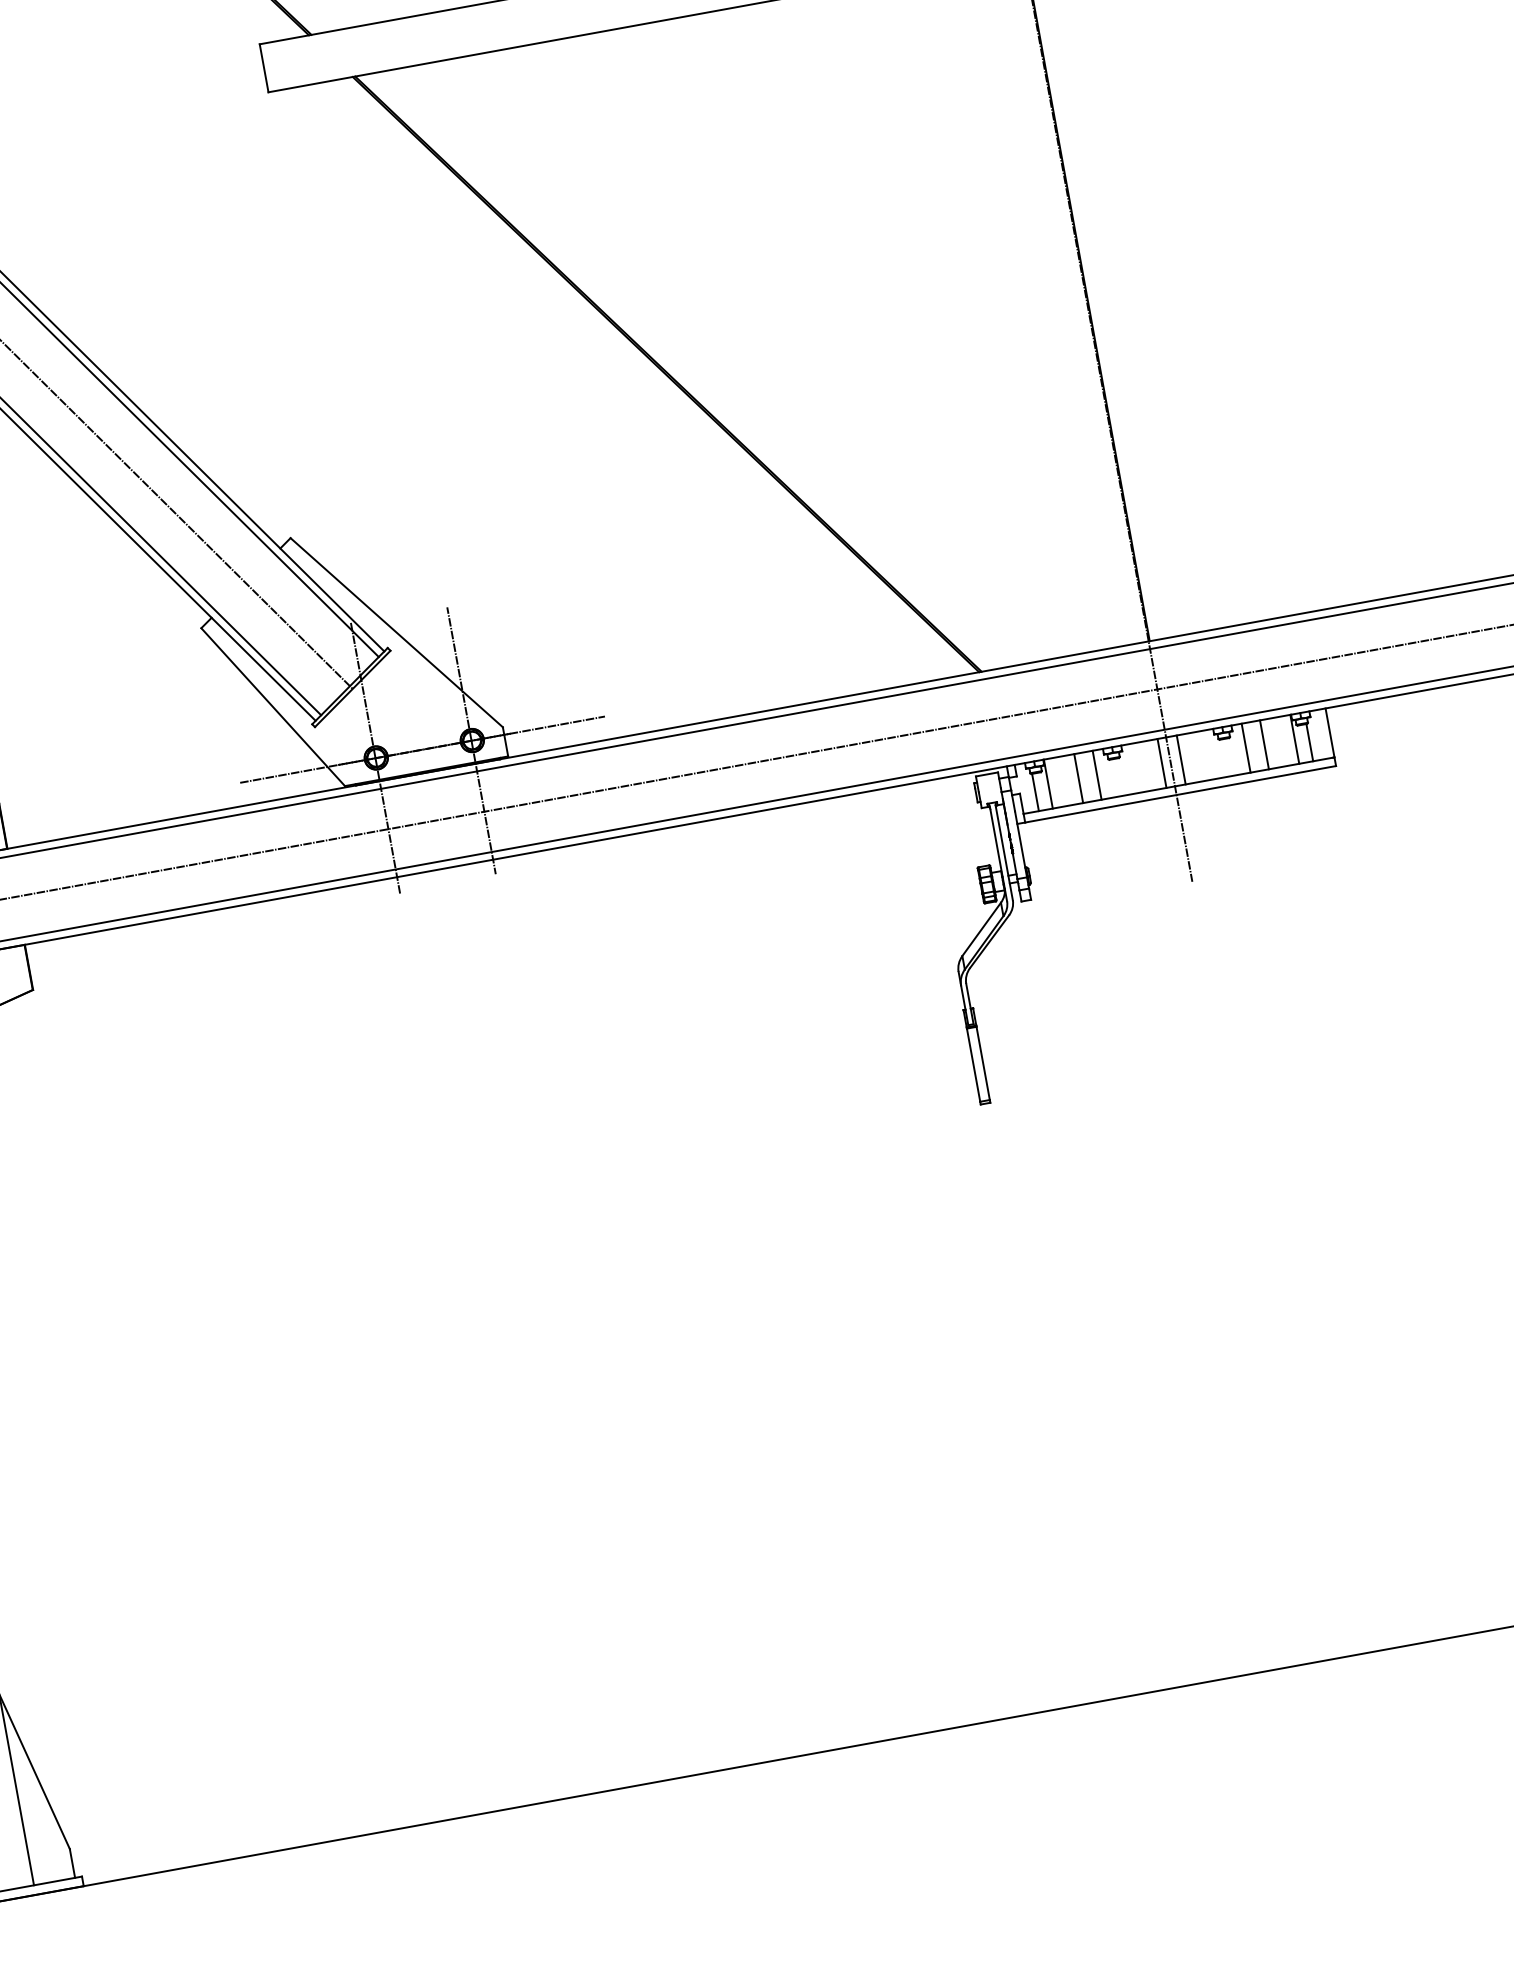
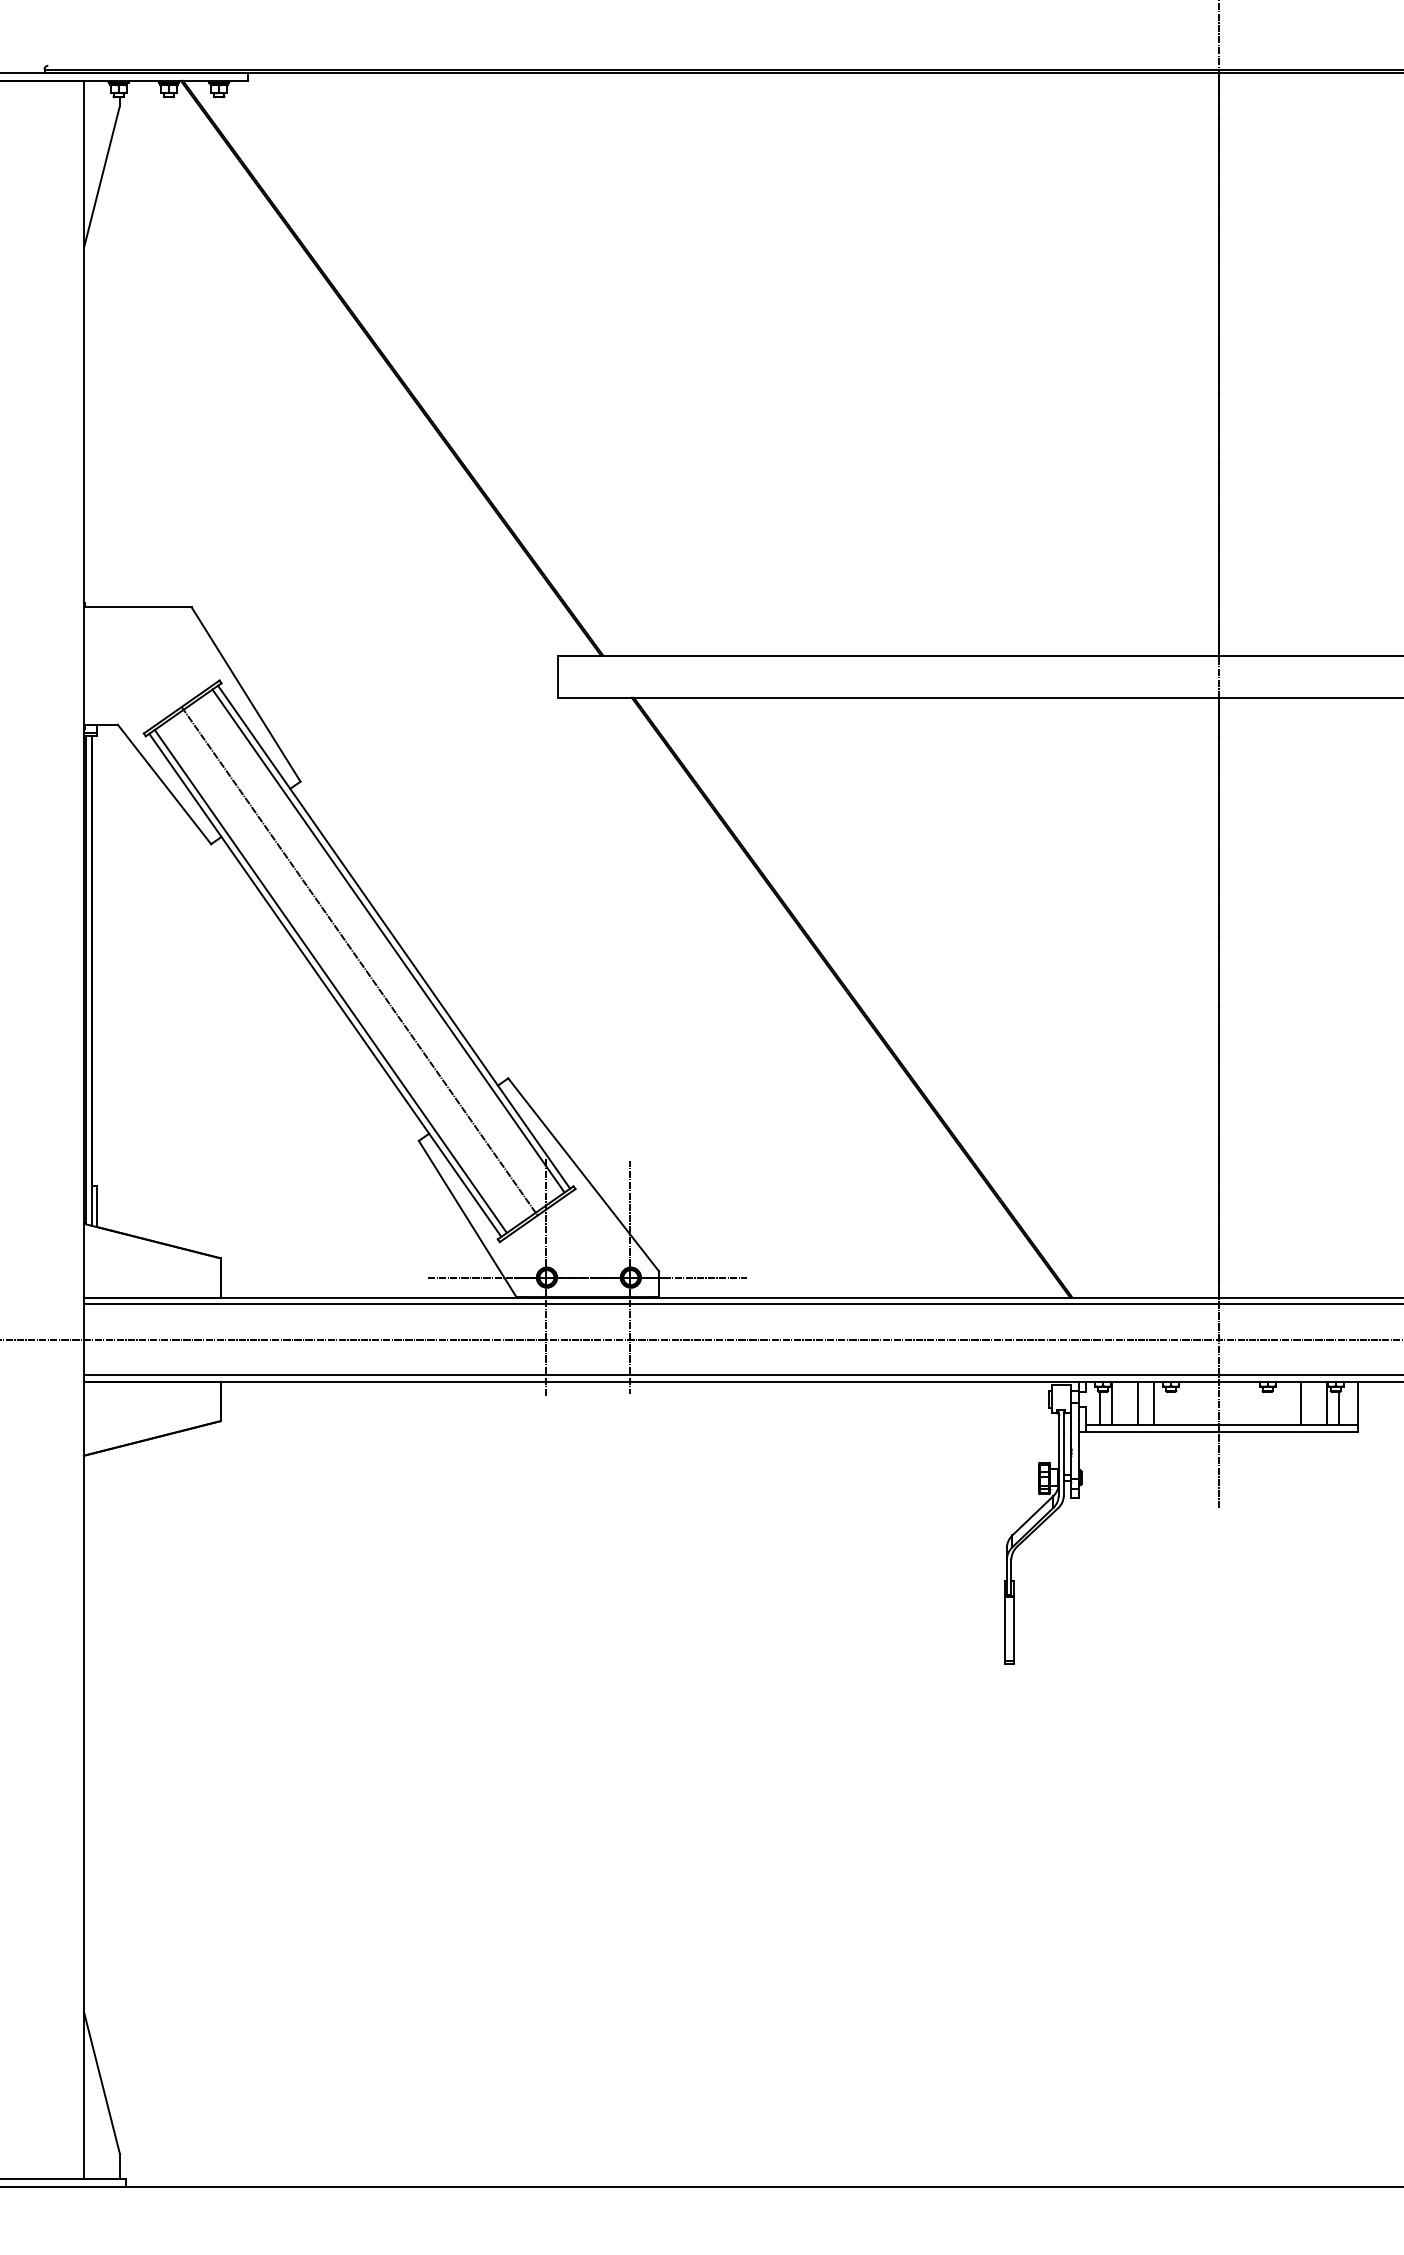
line: (1245, 747) -> (1284, 1402), removed
line: (1180, 759) -> (1227, 1402), removed
line: (1162, 762) -> (1211, 1402), removed

